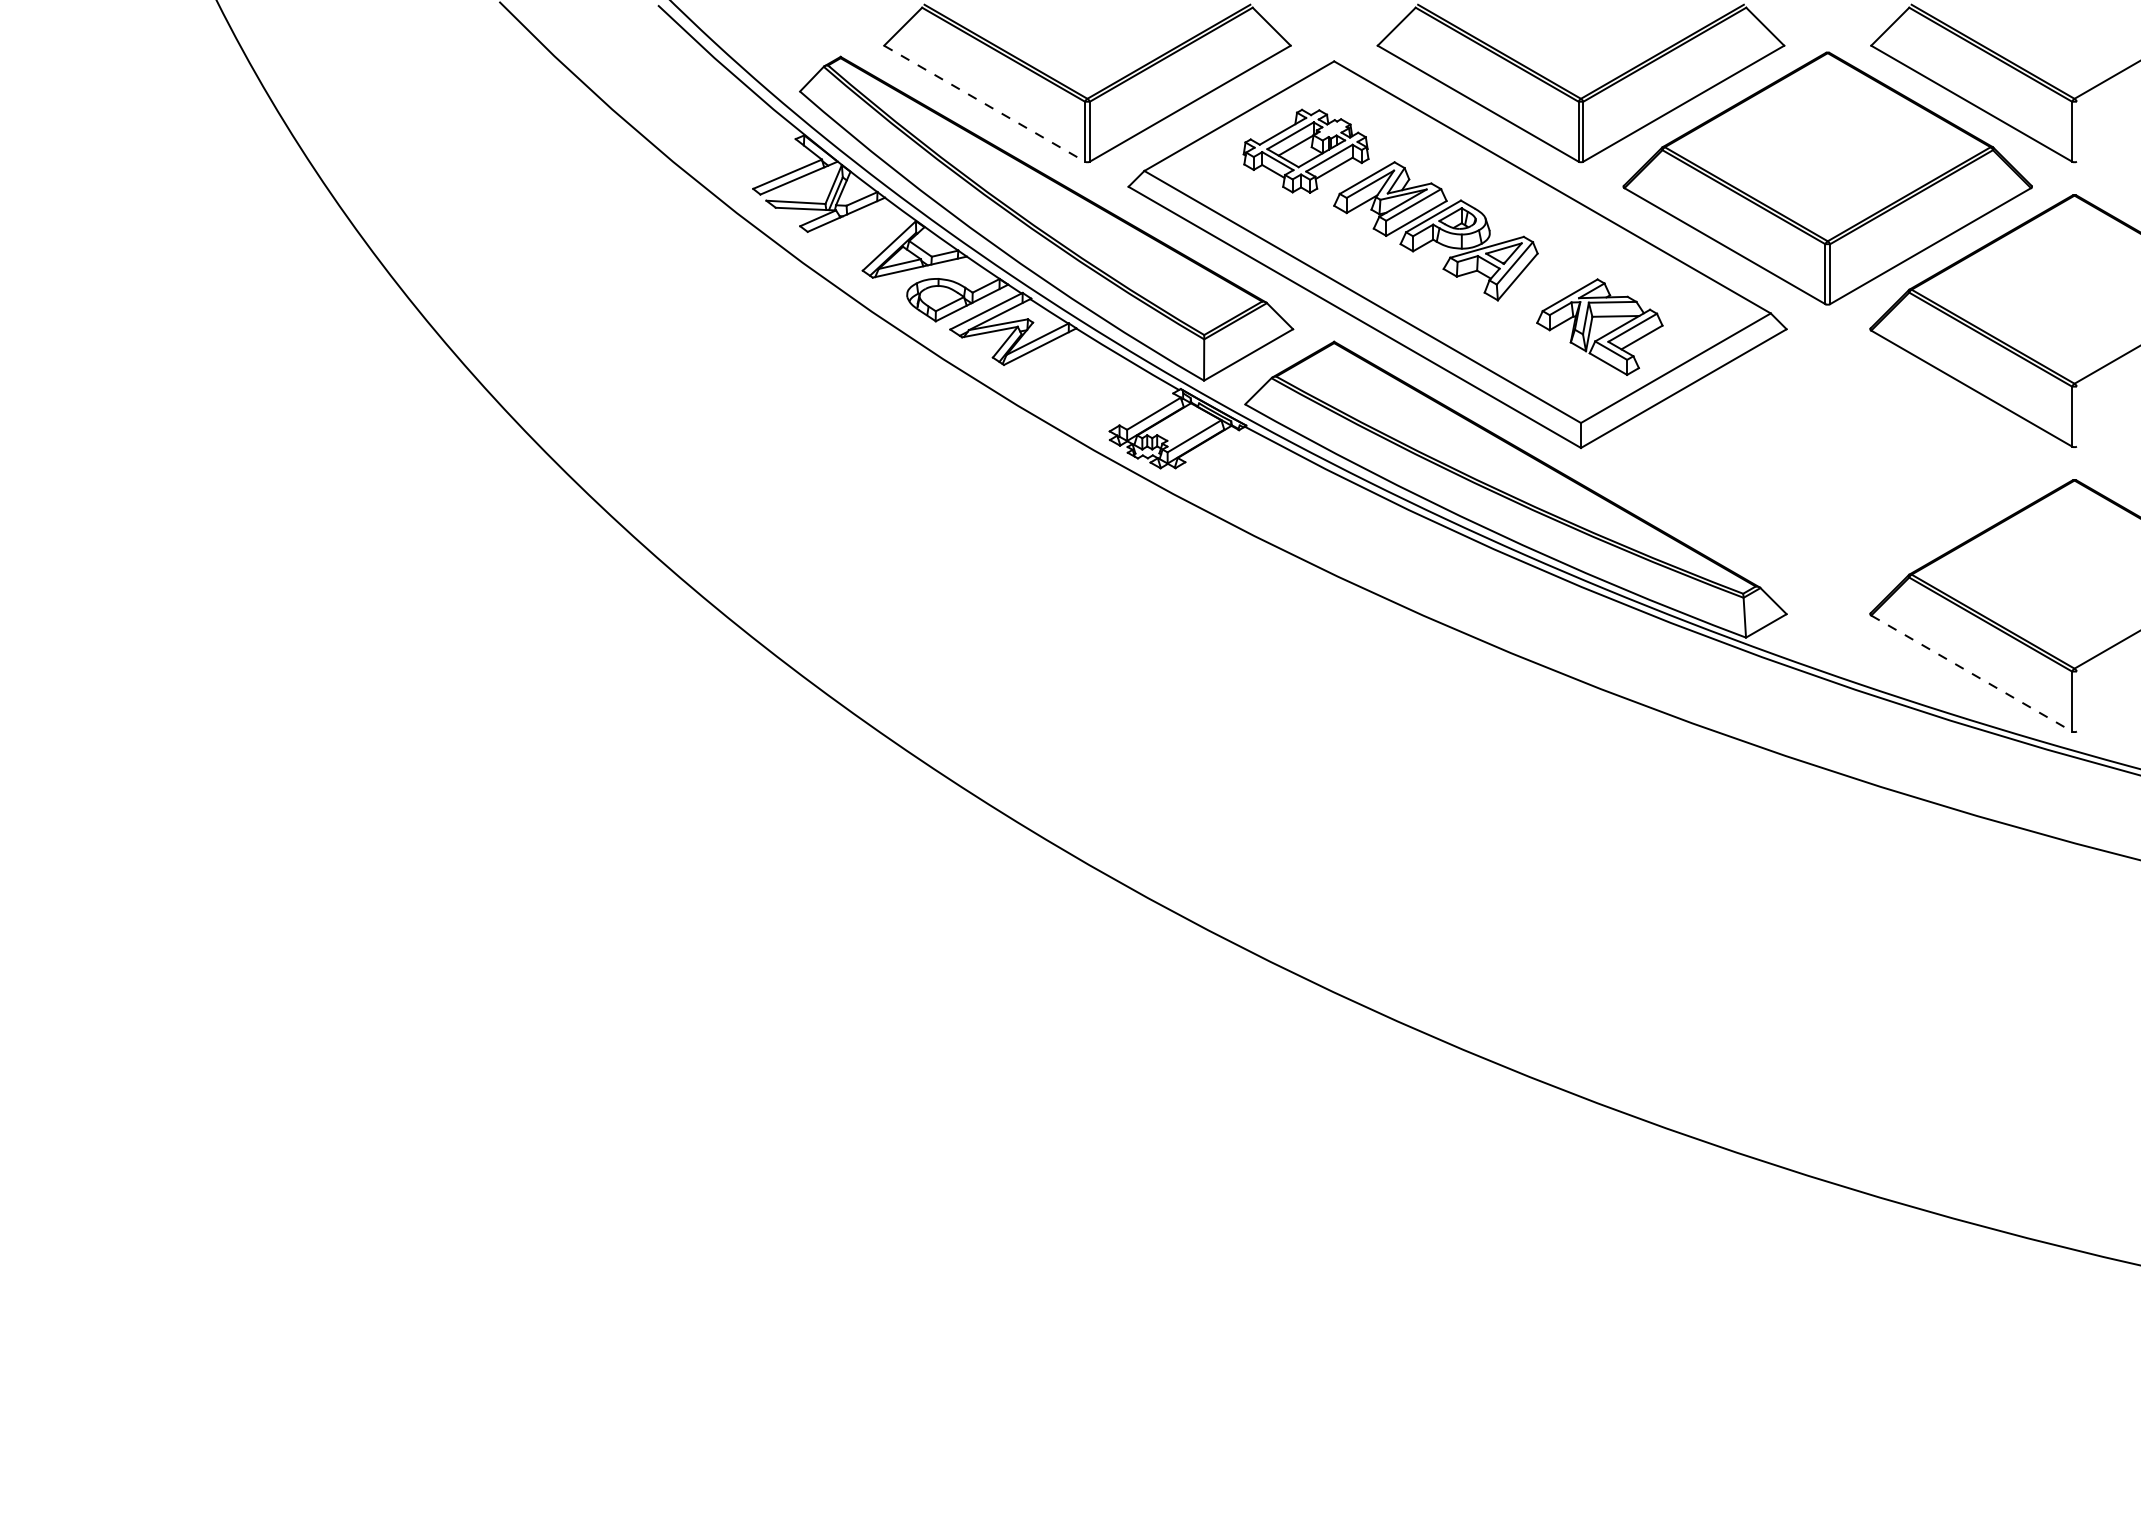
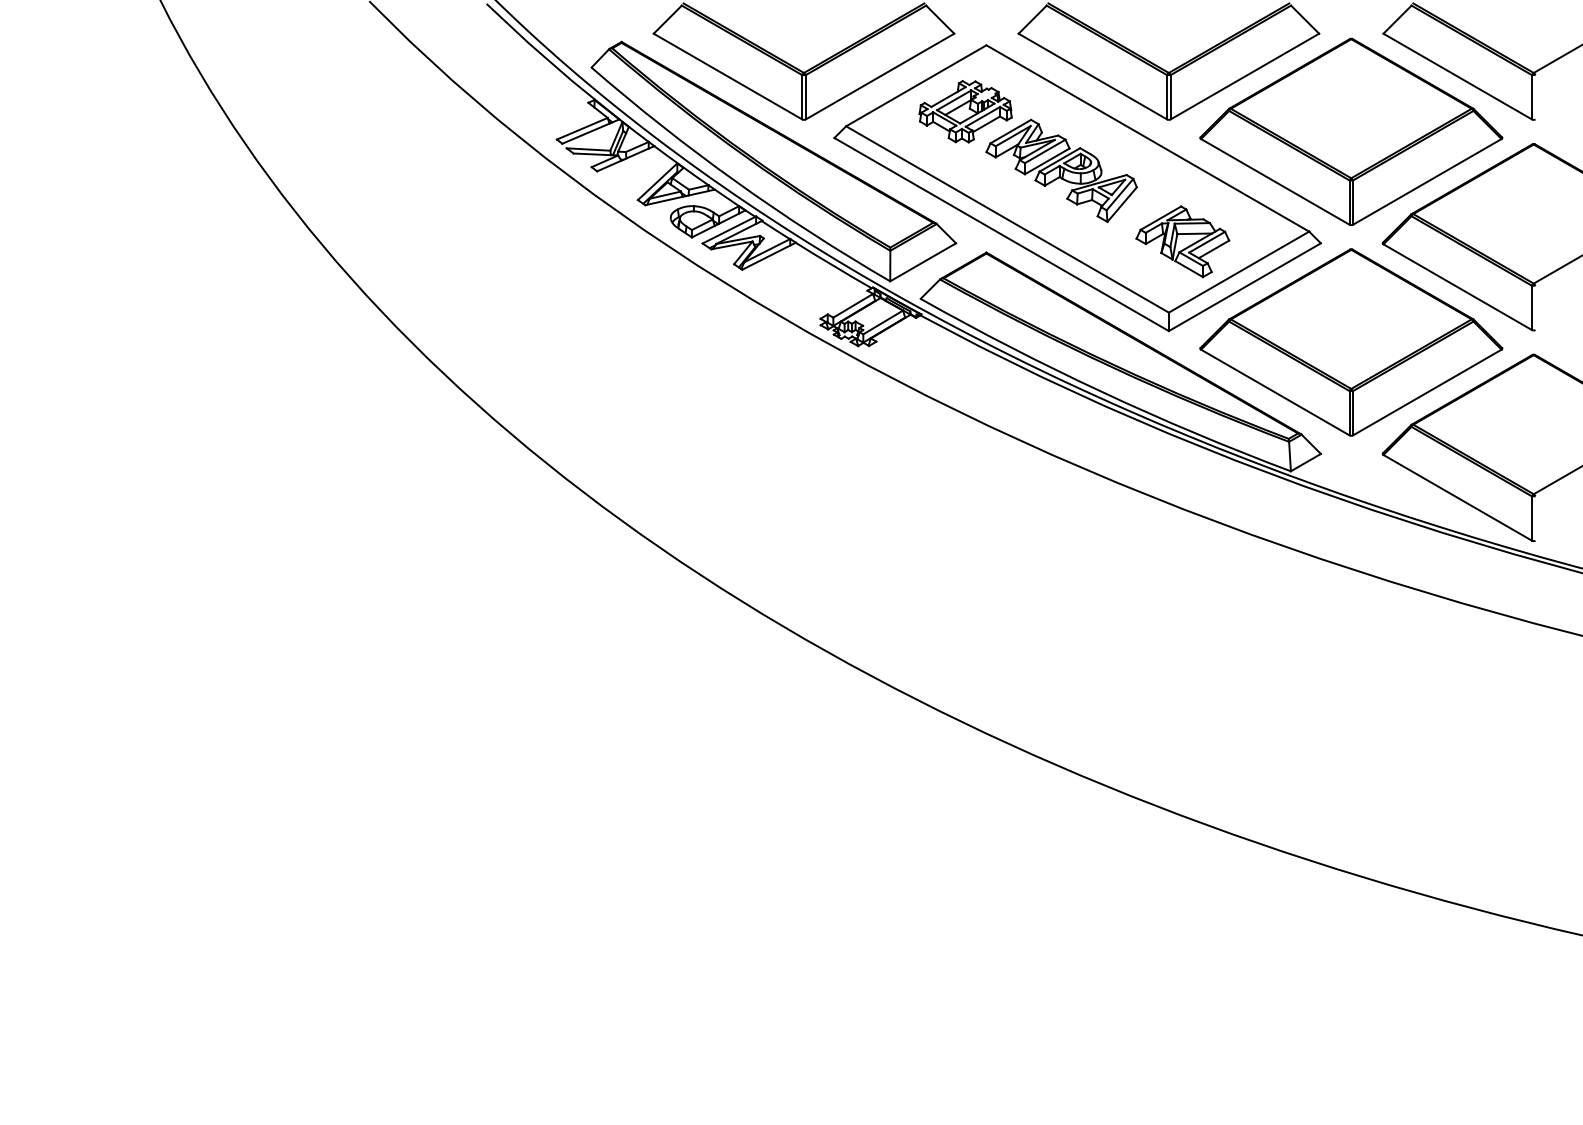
line: (985, 103) -> (728, 76), dashed -> solid
part: (1828, 463) -> (1351, 342), added
line: (1971, 673) -> (1457, 497), dashed -> solid

